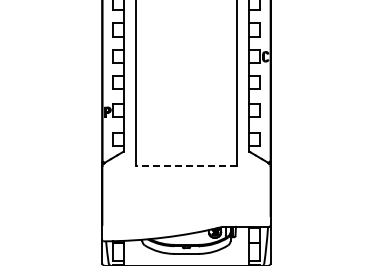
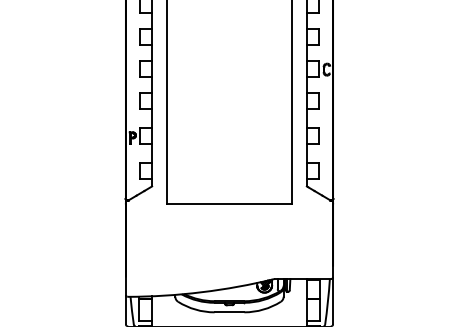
line: (186, 166) -> (229, 204), dashed -> solid

